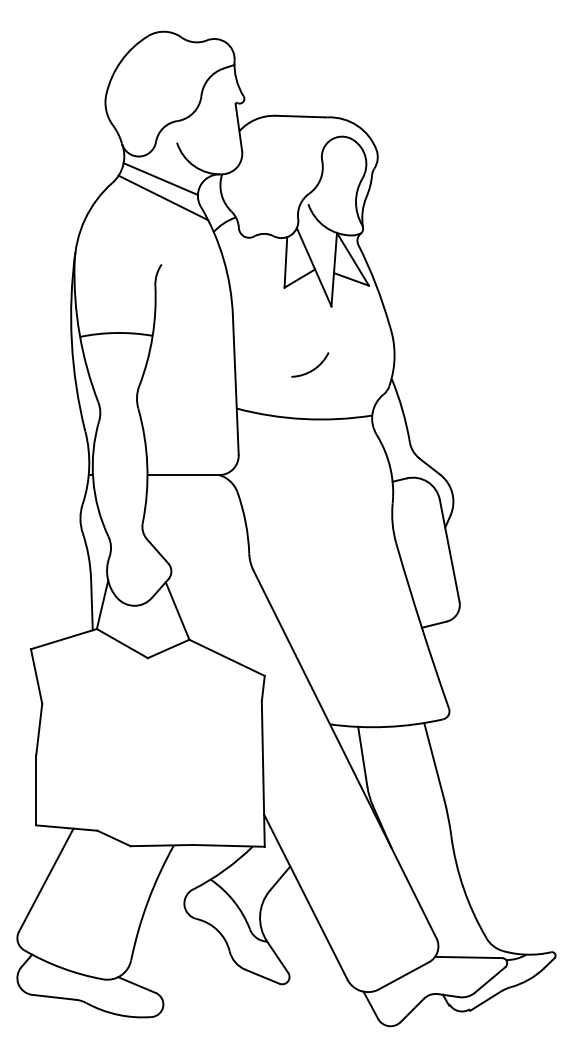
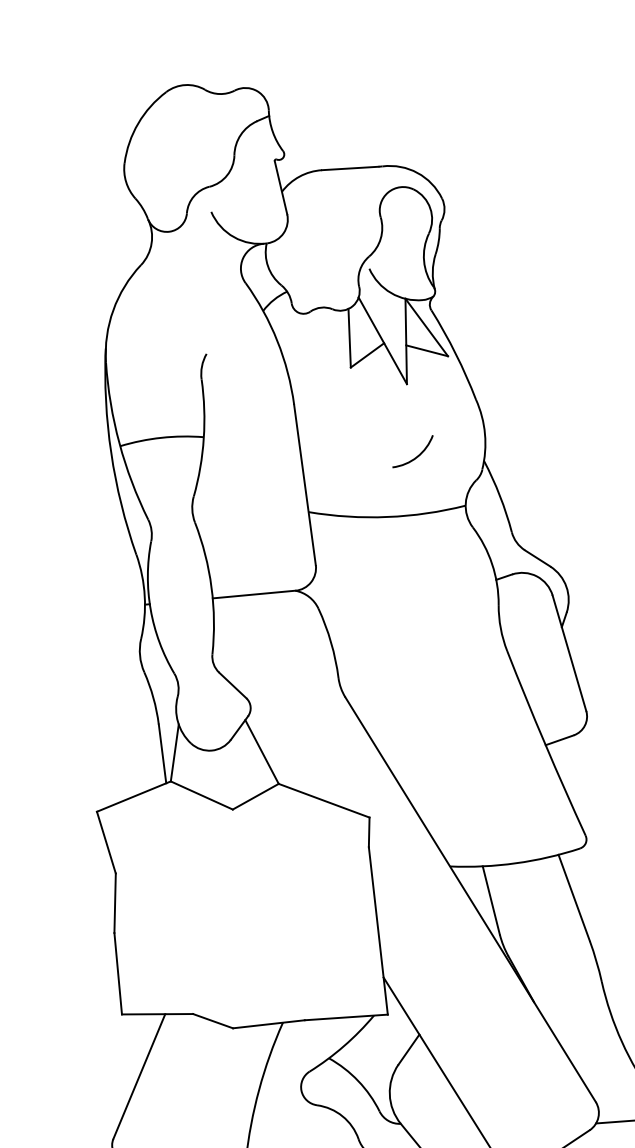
line: (160, 179) -> (196, 256), removed
line: (163, 197) -> (201, 276), removed
arc: (313, 368) -> (417, 455), moved

